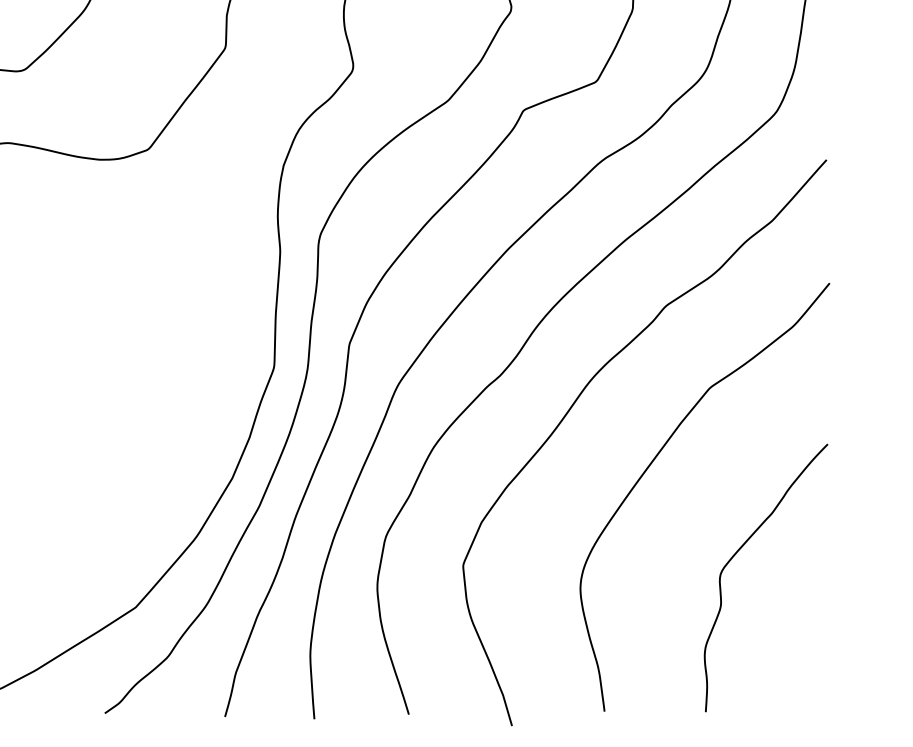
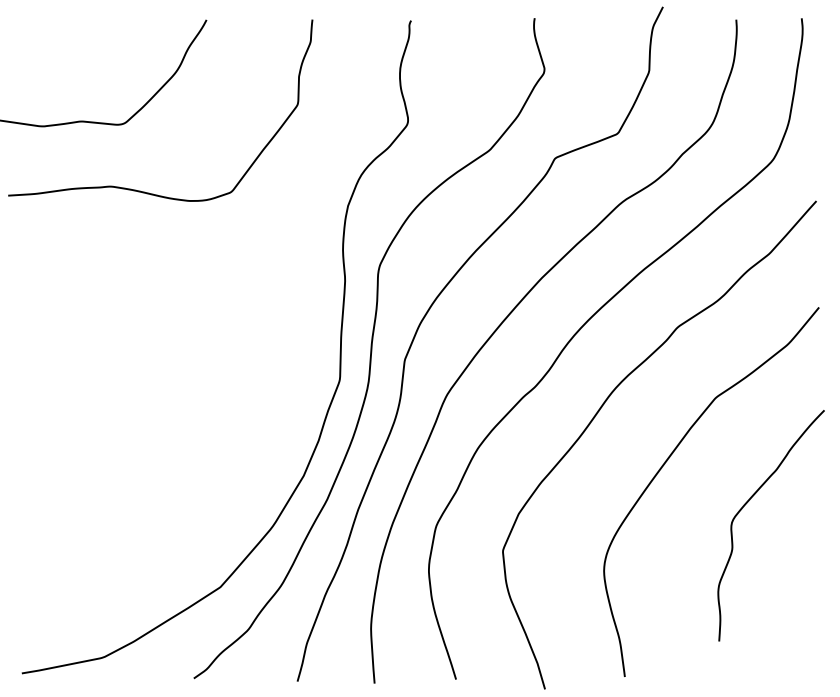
curve: (739, 551) -> (748, 502), moved

